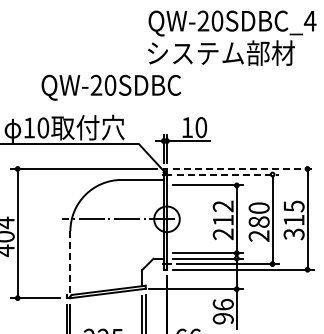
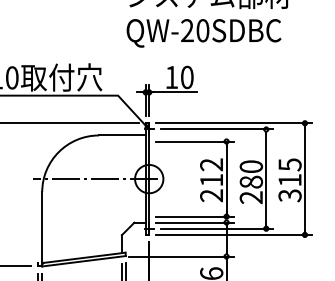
text: (111, 87) -> (204, 33), moved
line: (244, 168) -> (235, 122), dashed -> solid
line: (228, 174) -> (217, 129), dashed -> solid
line: (70, 263) -> (42, 228), dashed -> solid

